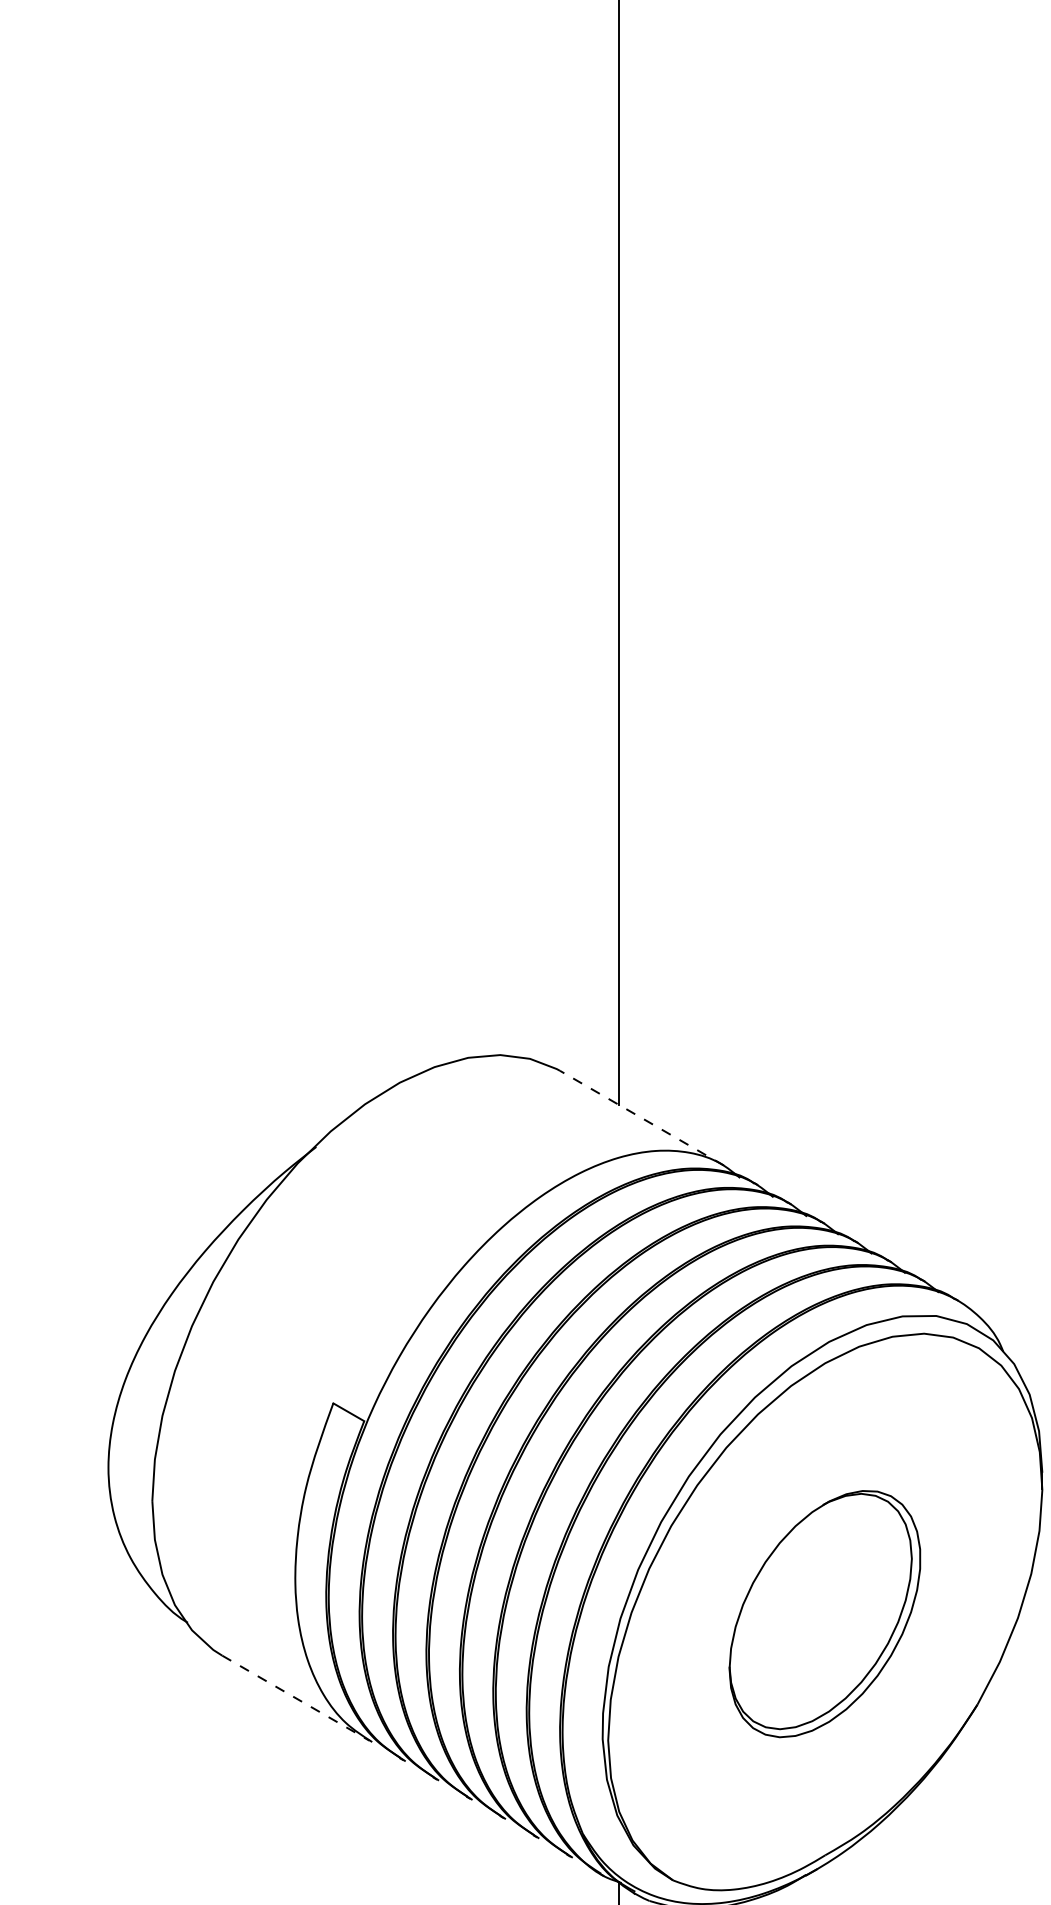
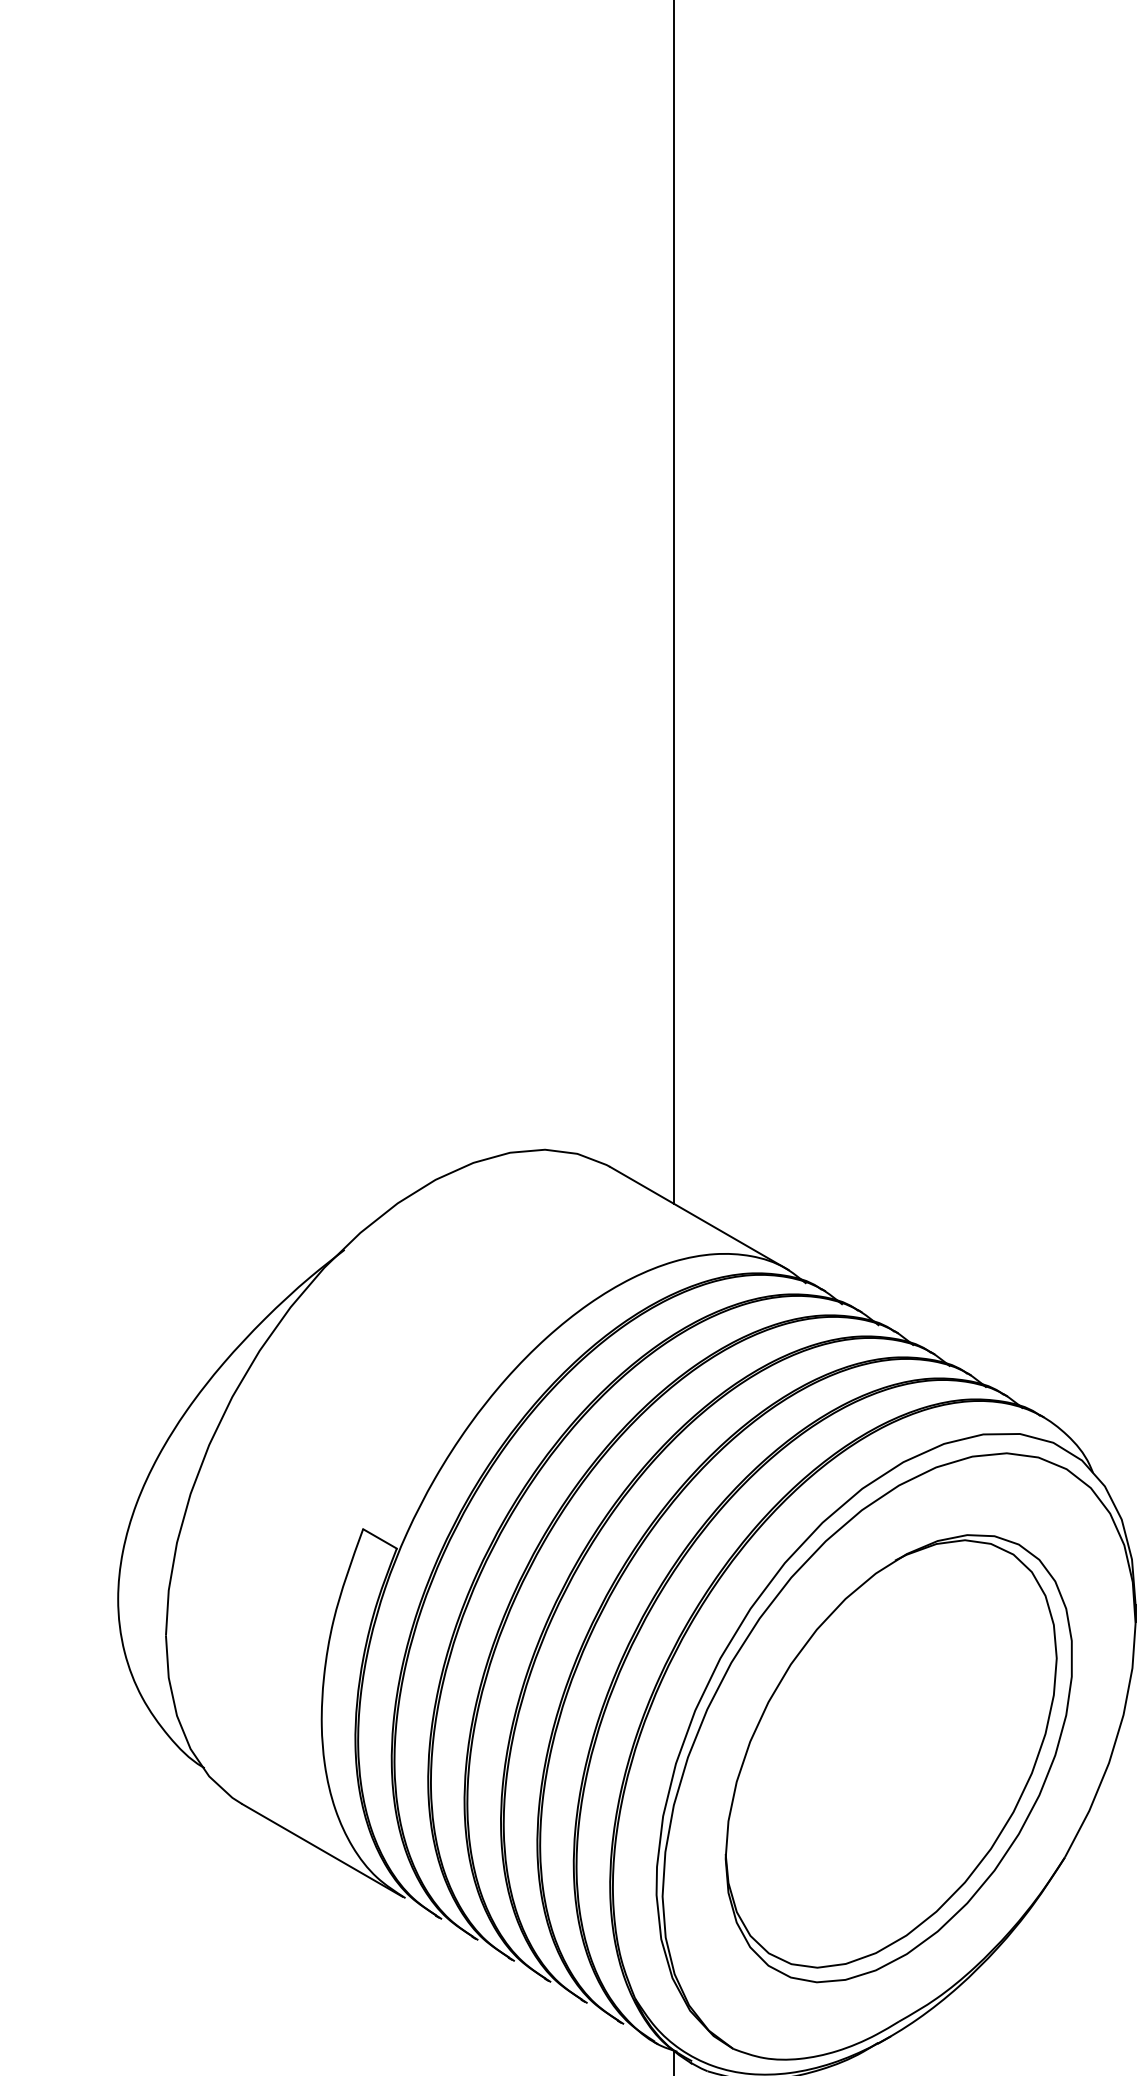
line: (641, 1118) -> (698, 1218), dashed -> solid
part: (824, 1613) -> (898, 1758), size x1.67
line: (296, 1698) -> (322, 1850), dashed -> solid

